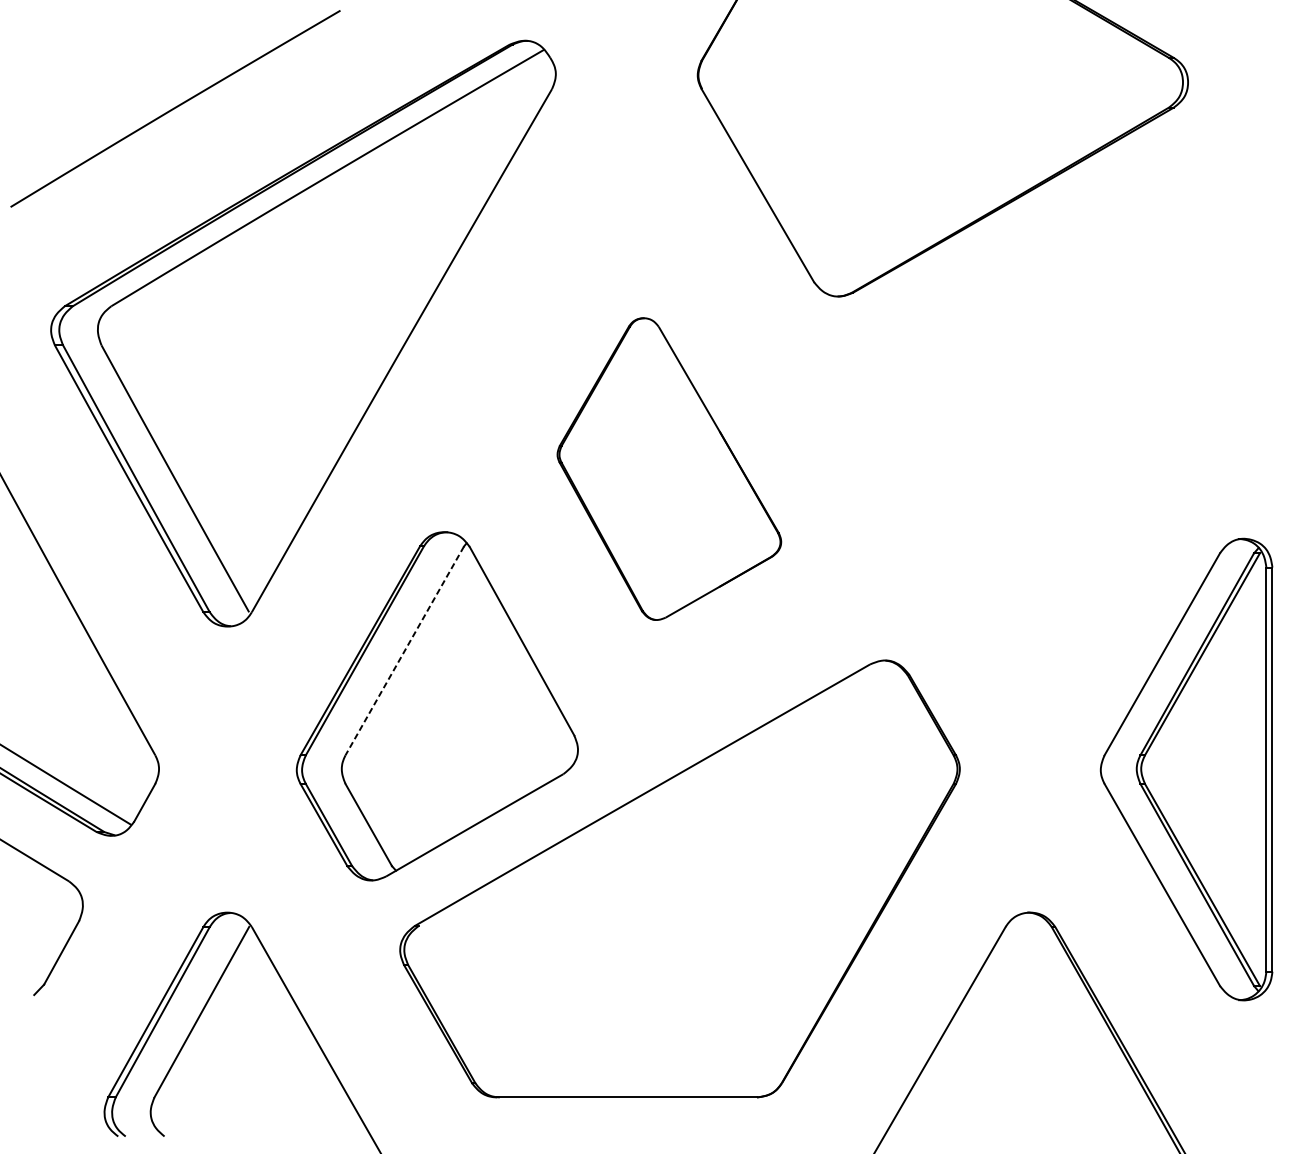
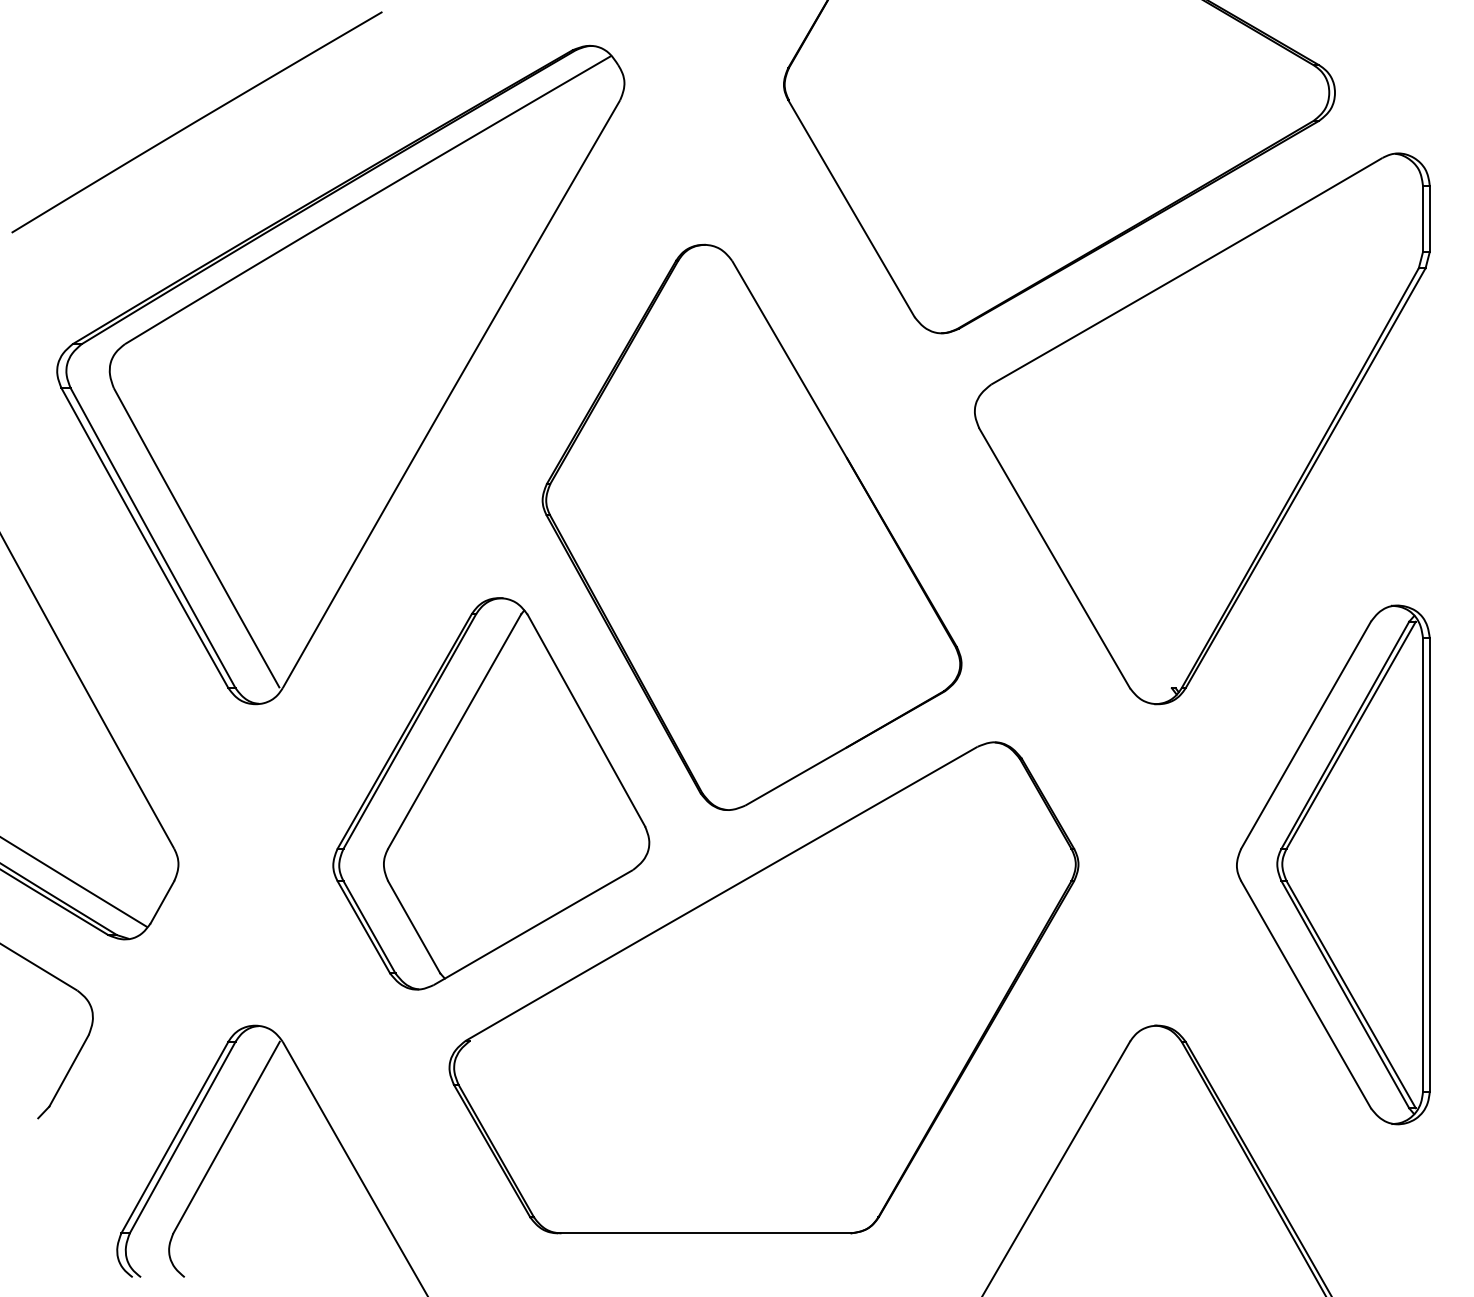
part: (1070, 381) -> (1202, 428), added
part: (668, 468) -> (751, 526), size x1.67
line: (404, 650) -> (454, 731), dashed -> solid

